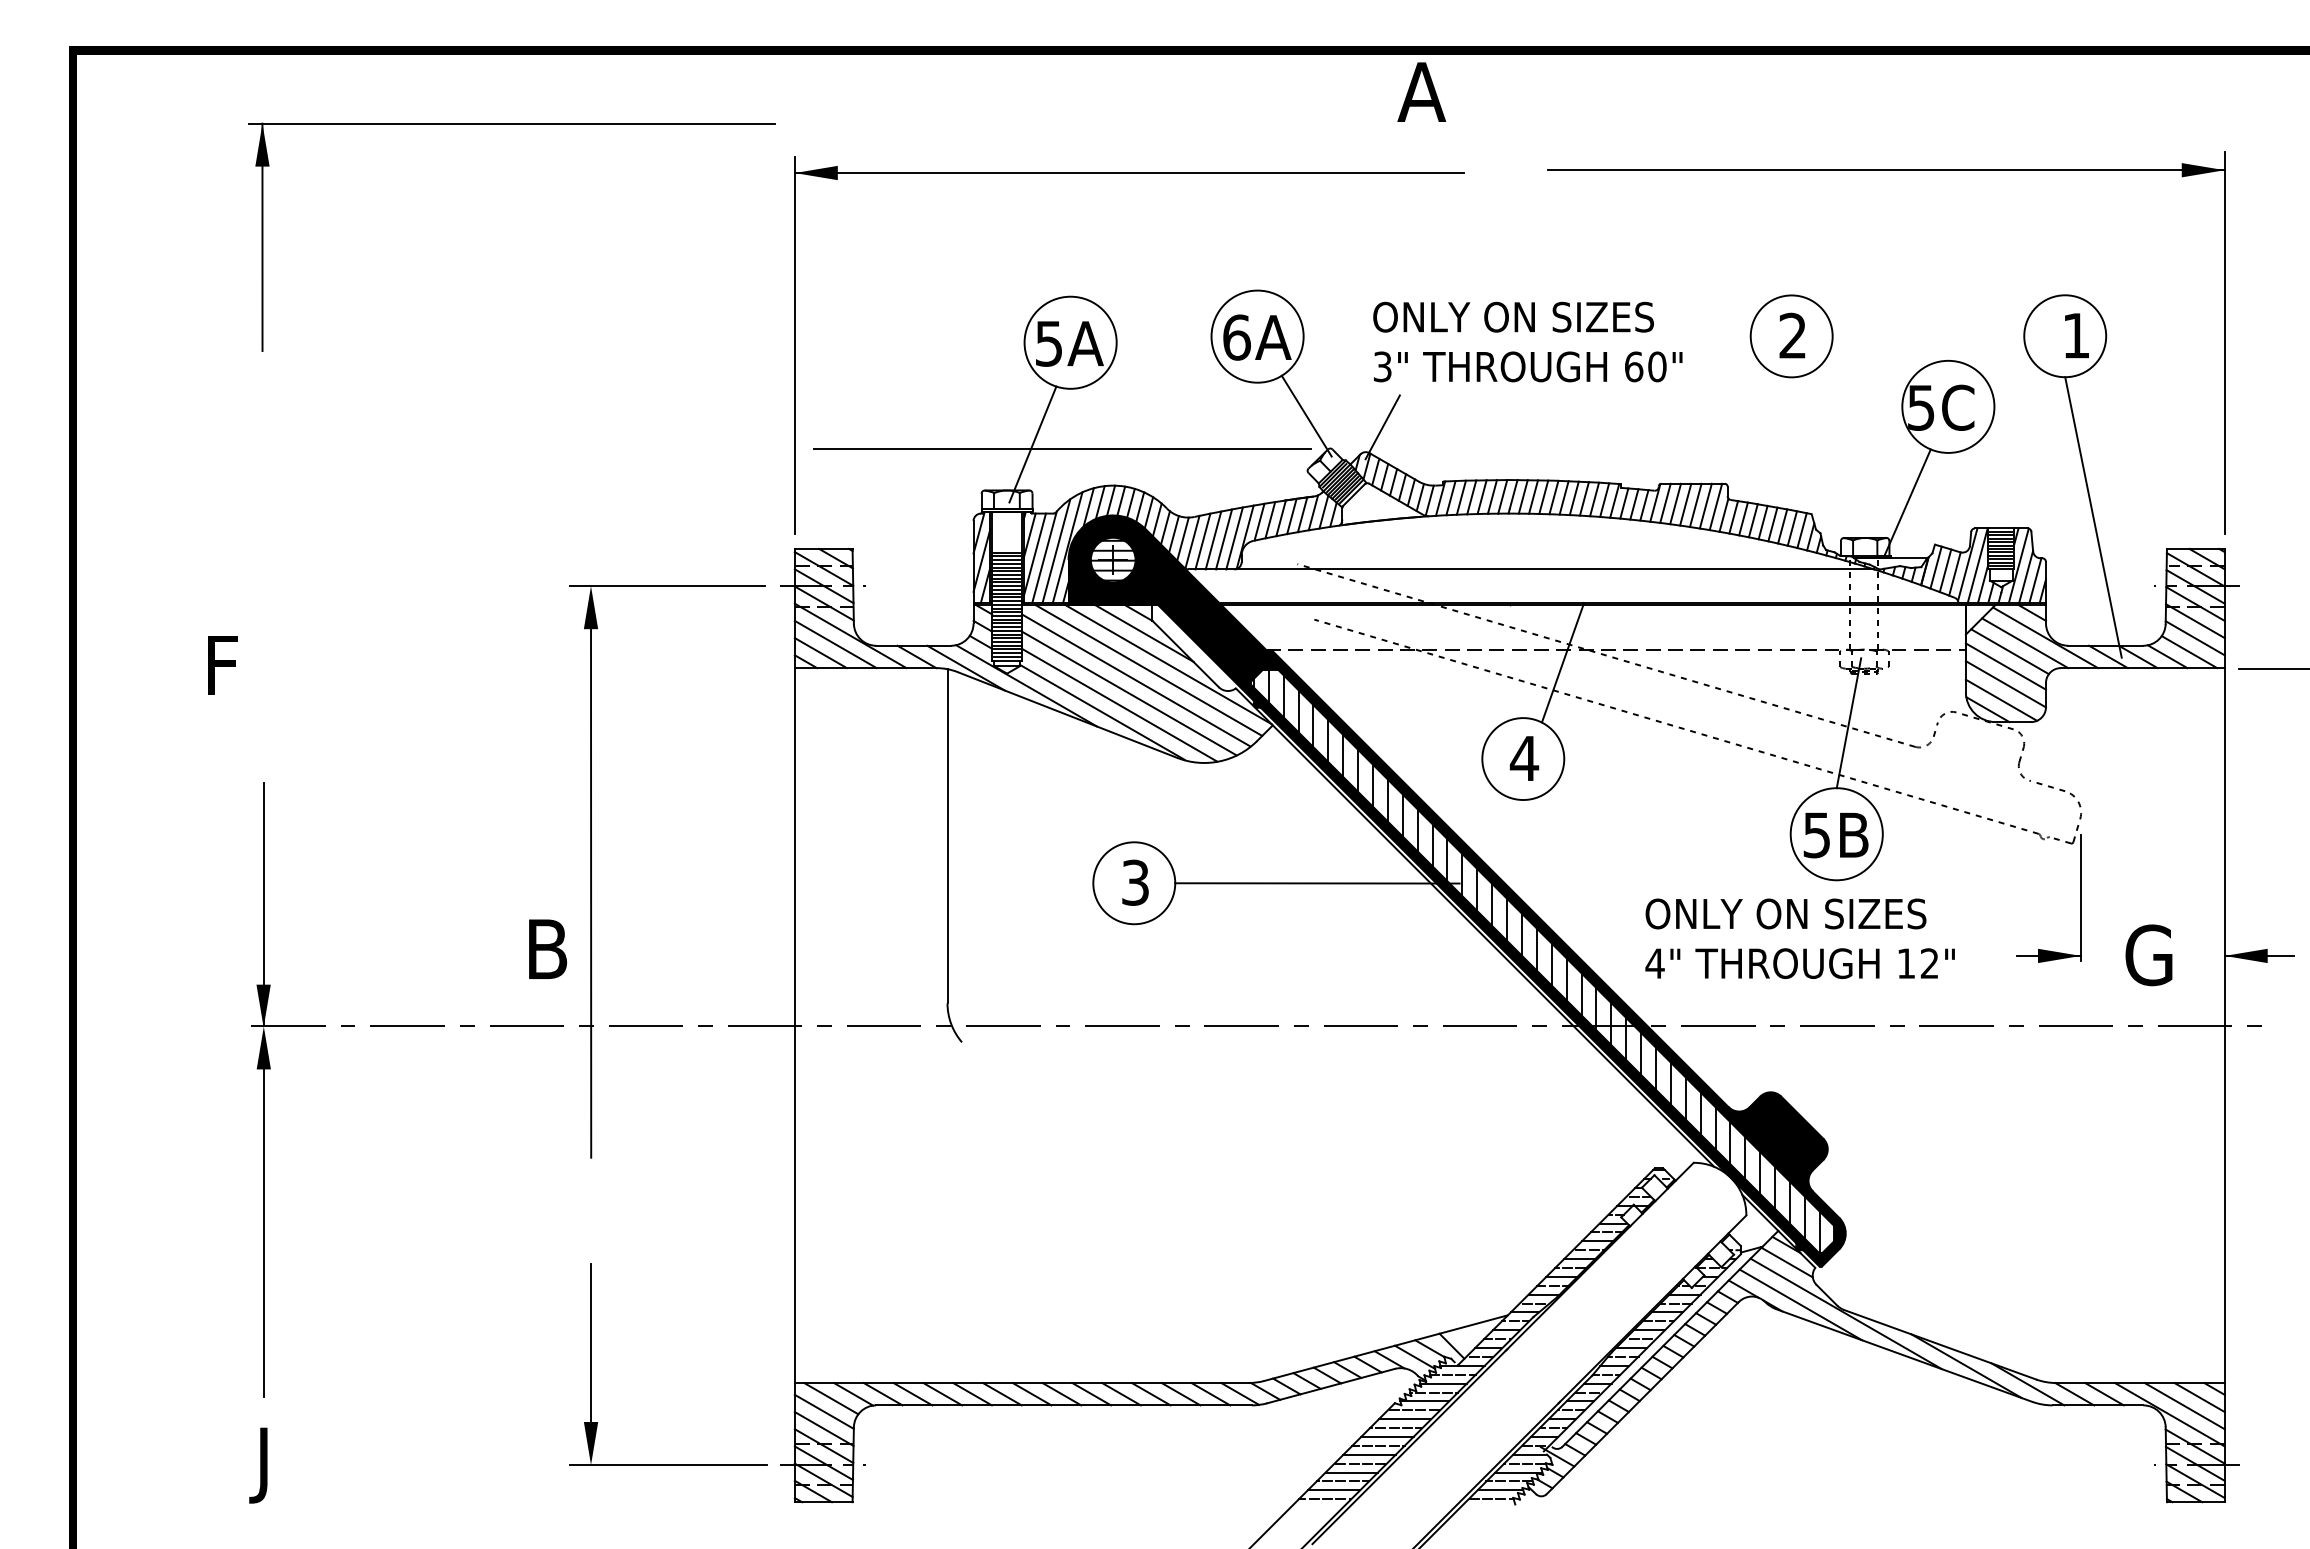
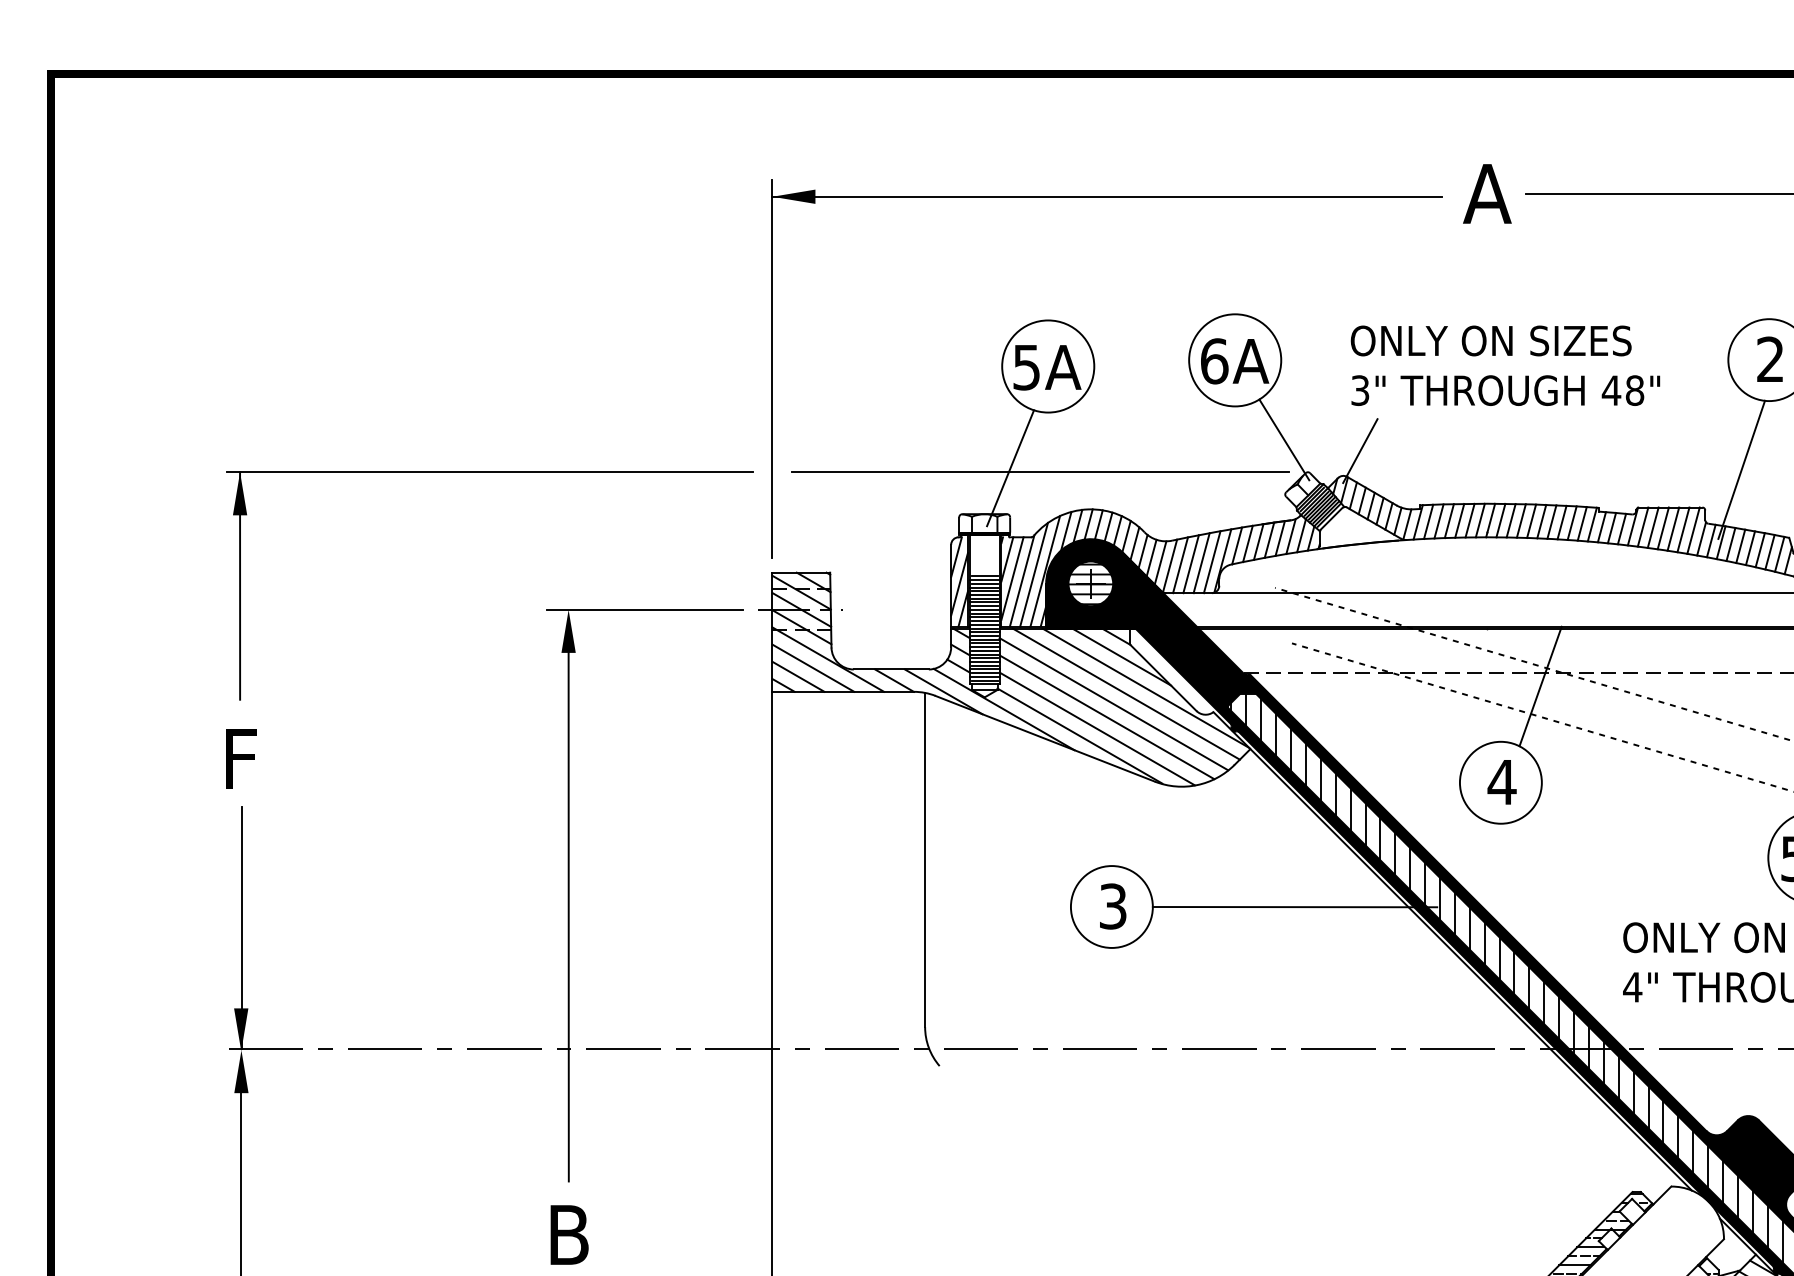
text: (1421, 91) -> (1487, 193), moved
part: (511, 124) -> (489, 473), moved
text: (1645, 366) -> (1623, 390), 60" -> 48"
line: (1763, 446) -> (1741, 470), added
text: (222, 665) -> (241, 759), moved
text: (547, 948) -> (569, 1234), moved

